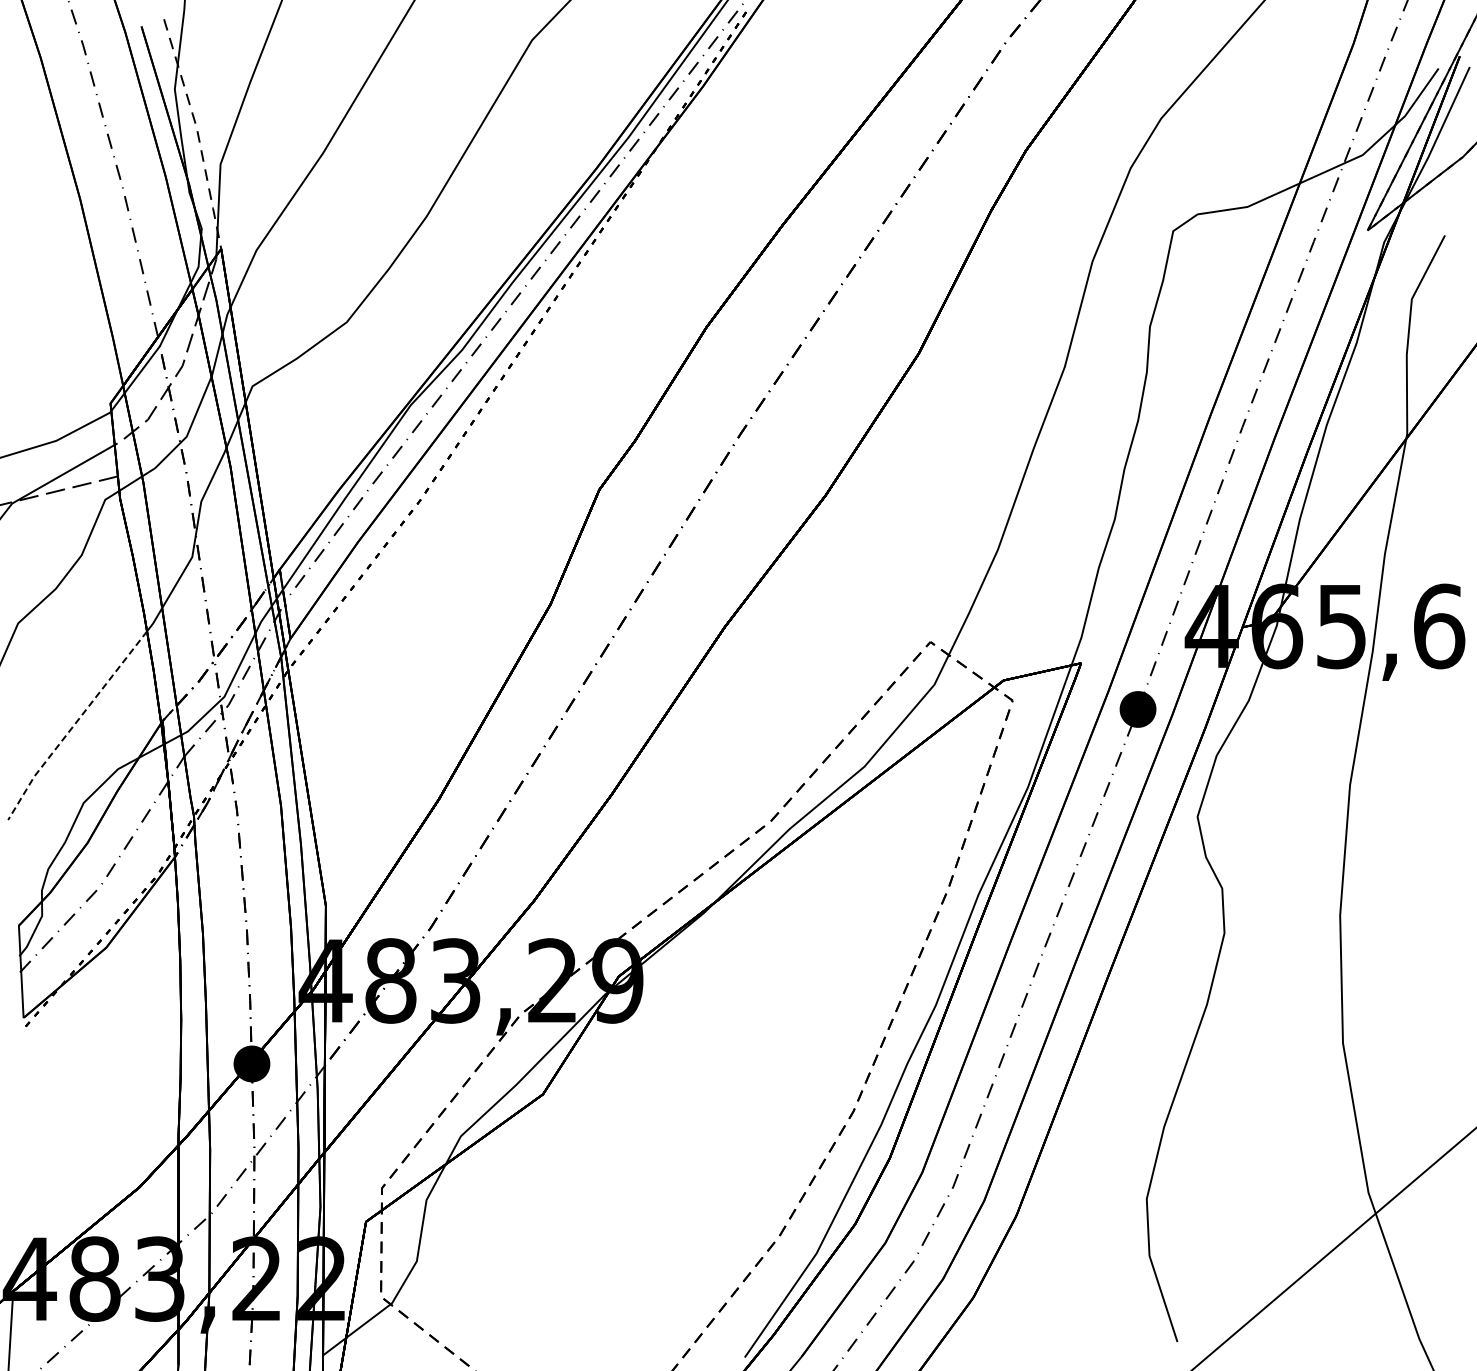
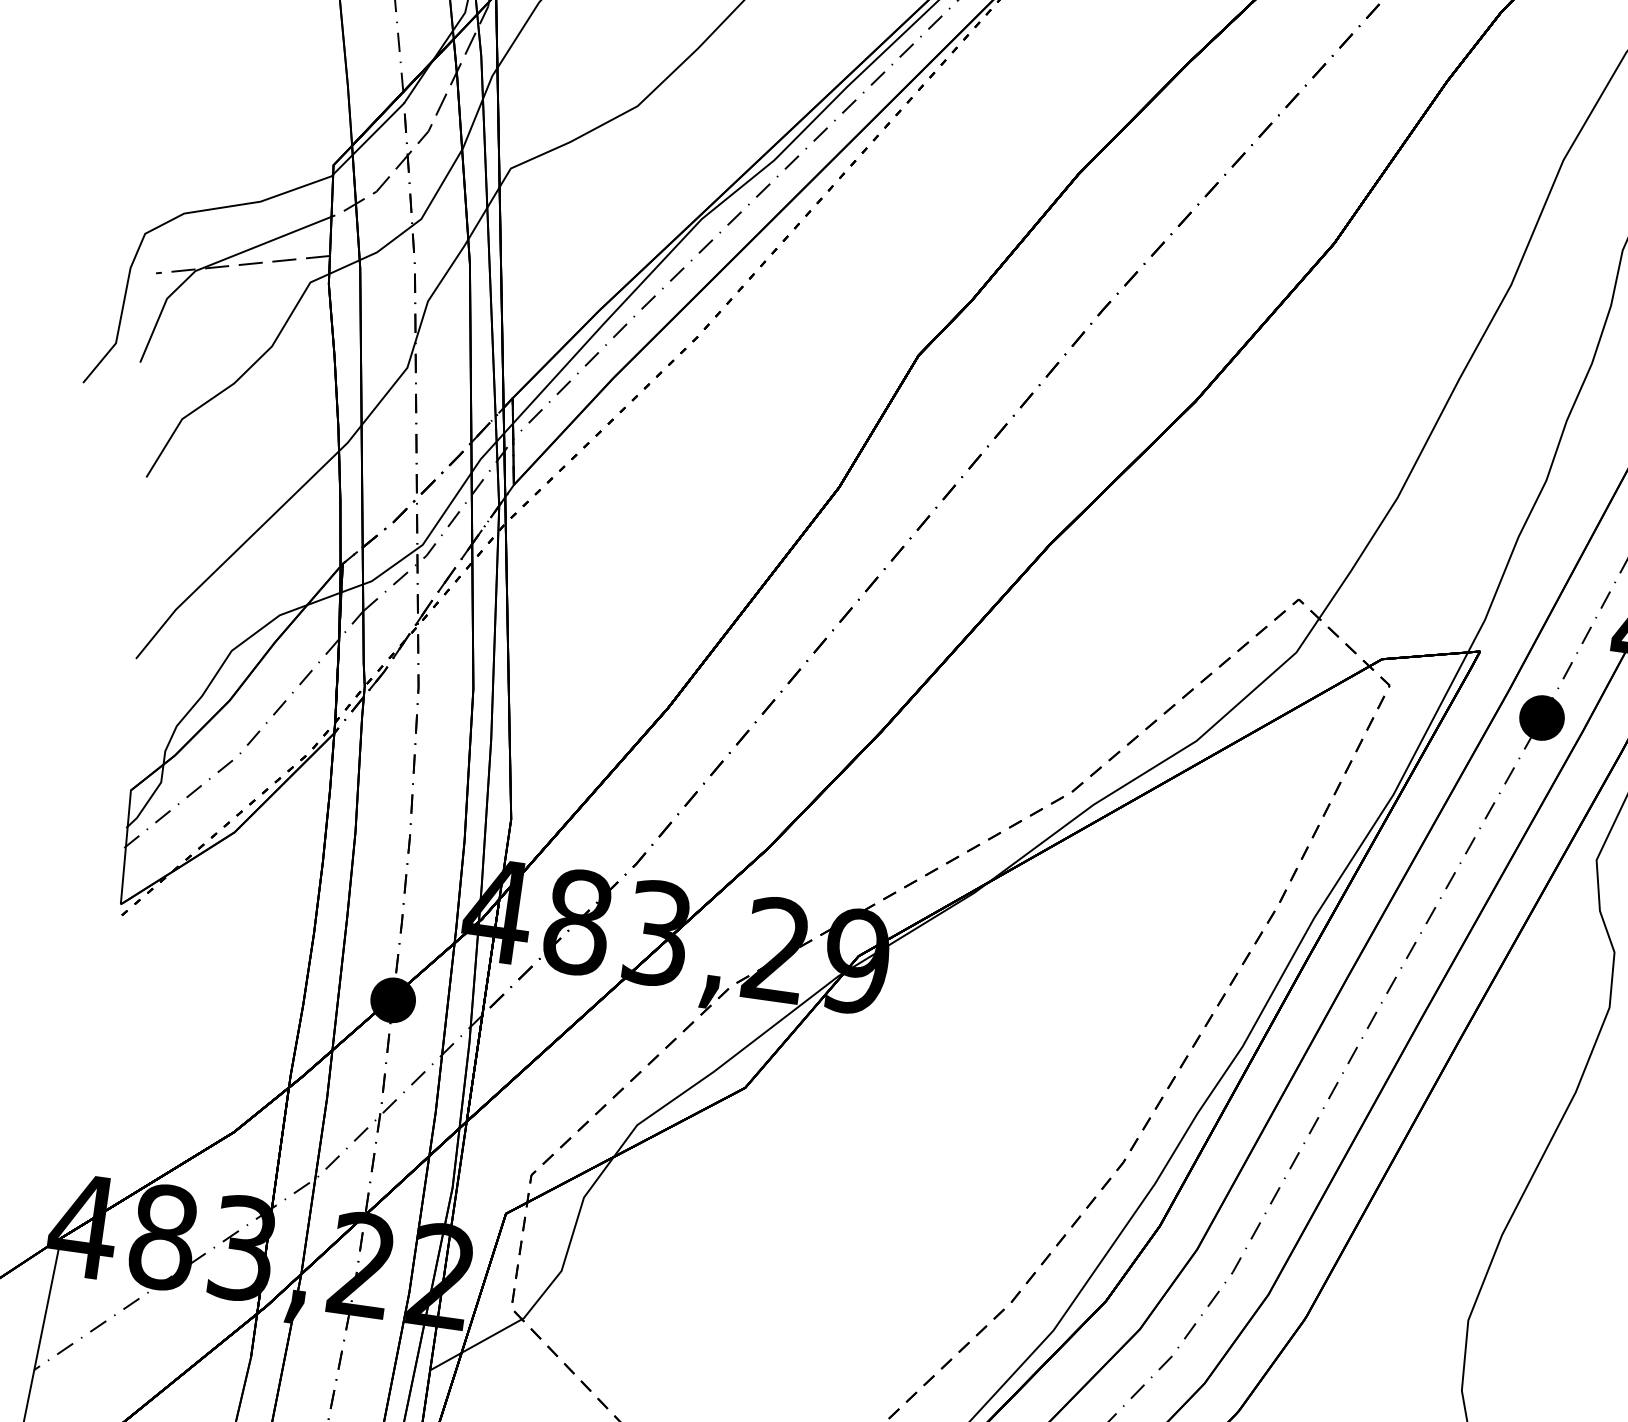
line: (74, 725) -> (233, 554), dashed -> solid

